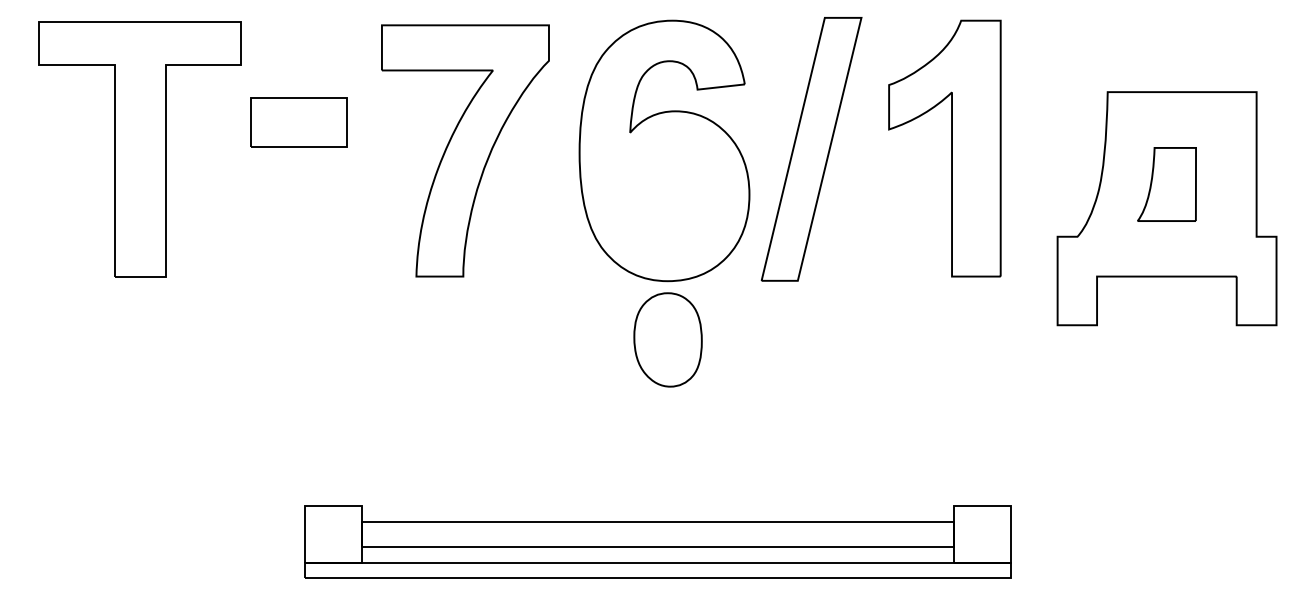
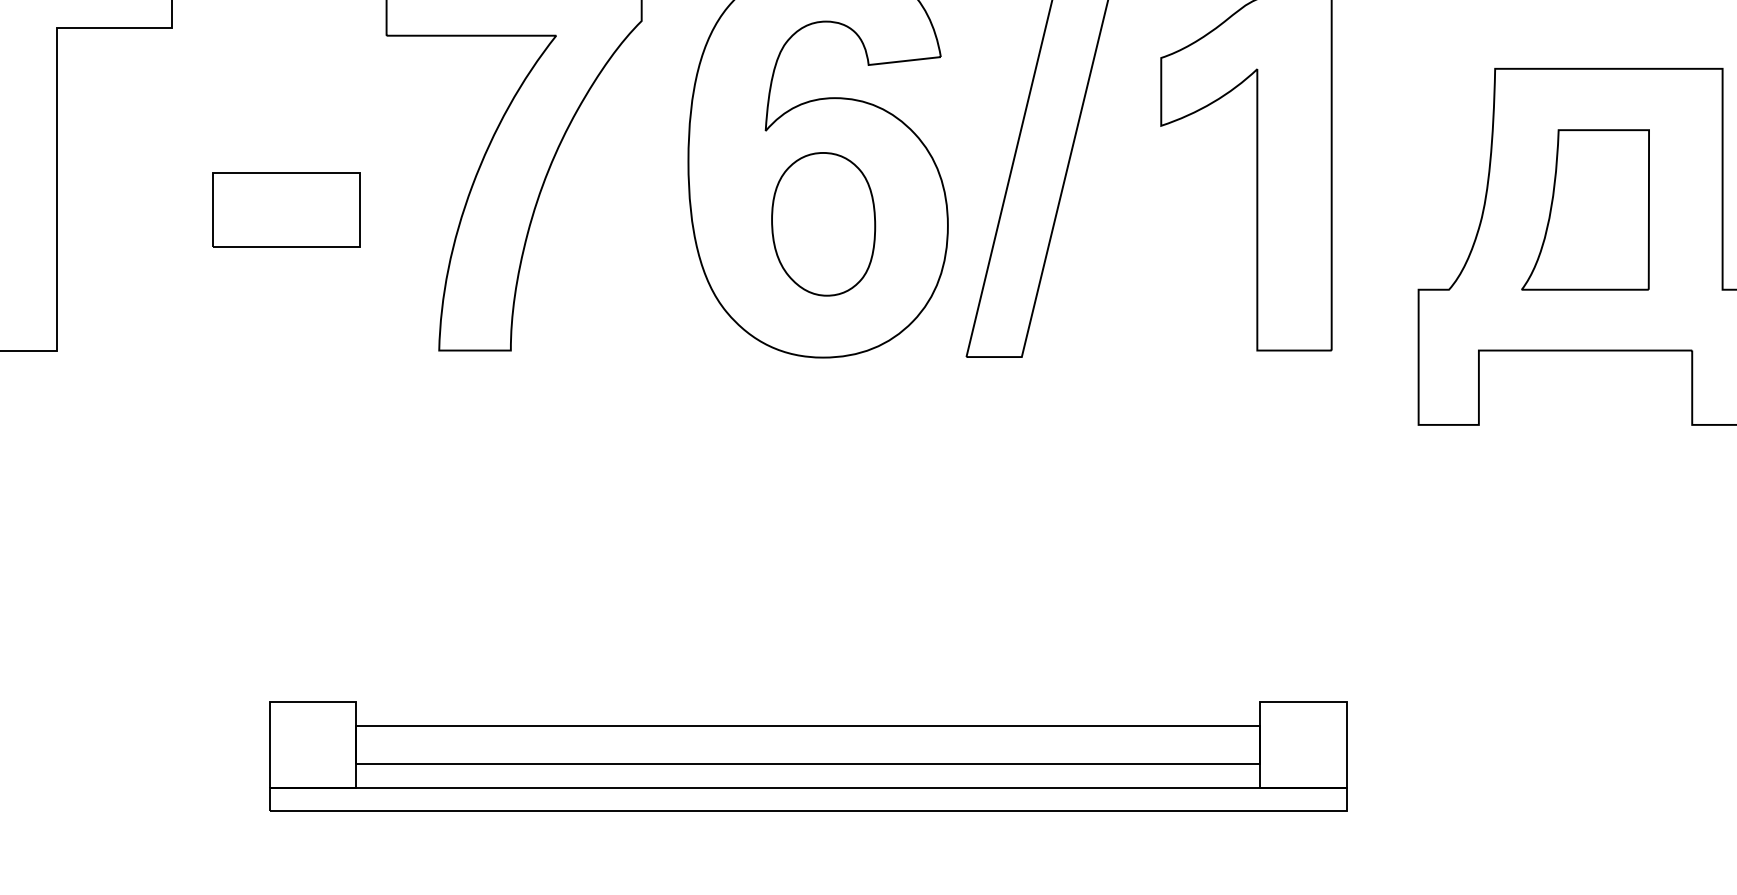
part: (298, 122) -> (286, 209), moved
part: (1166, 184) -> (1584, 209), size x1.43
part: (667, 339) -> (822, 223), moved

